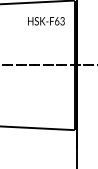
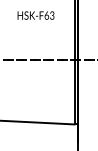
text: (46, 21) -> (36, 15), moved

